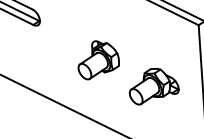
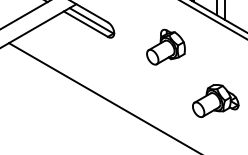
part: (97, 59) -> (165, 46), moved

